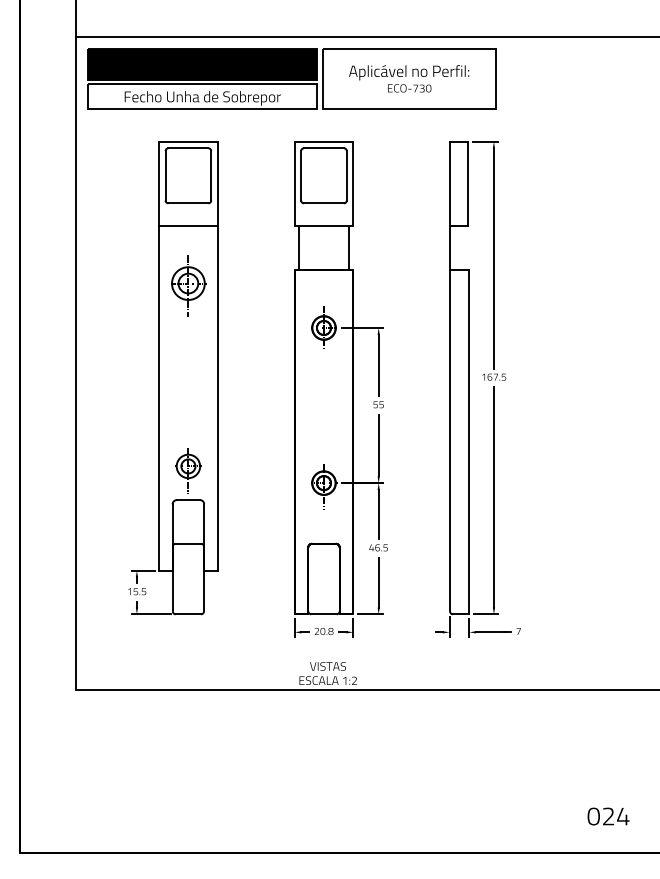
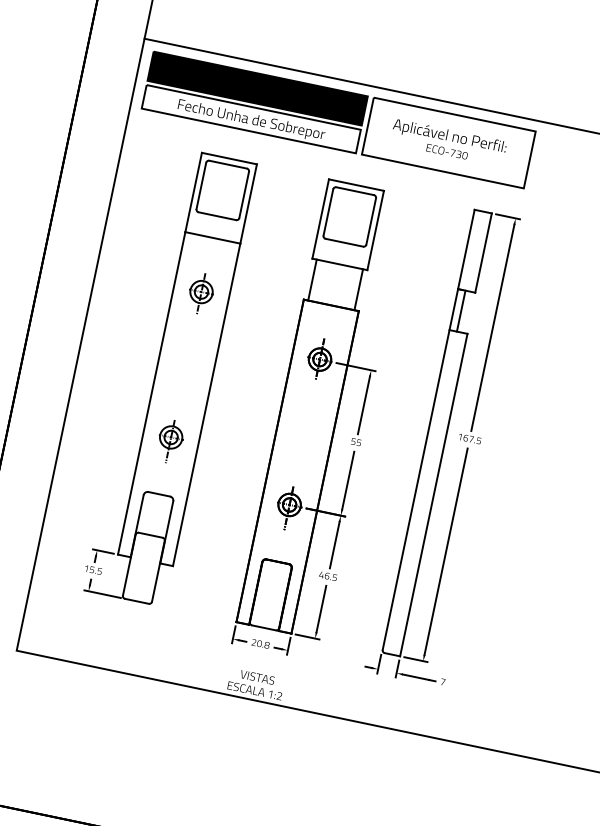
line: (458, 248) -> (461, 311), added
part: (188, 285) -> (201, 293), size x0.71
part: (188, 470) -> (170, 441), moved

